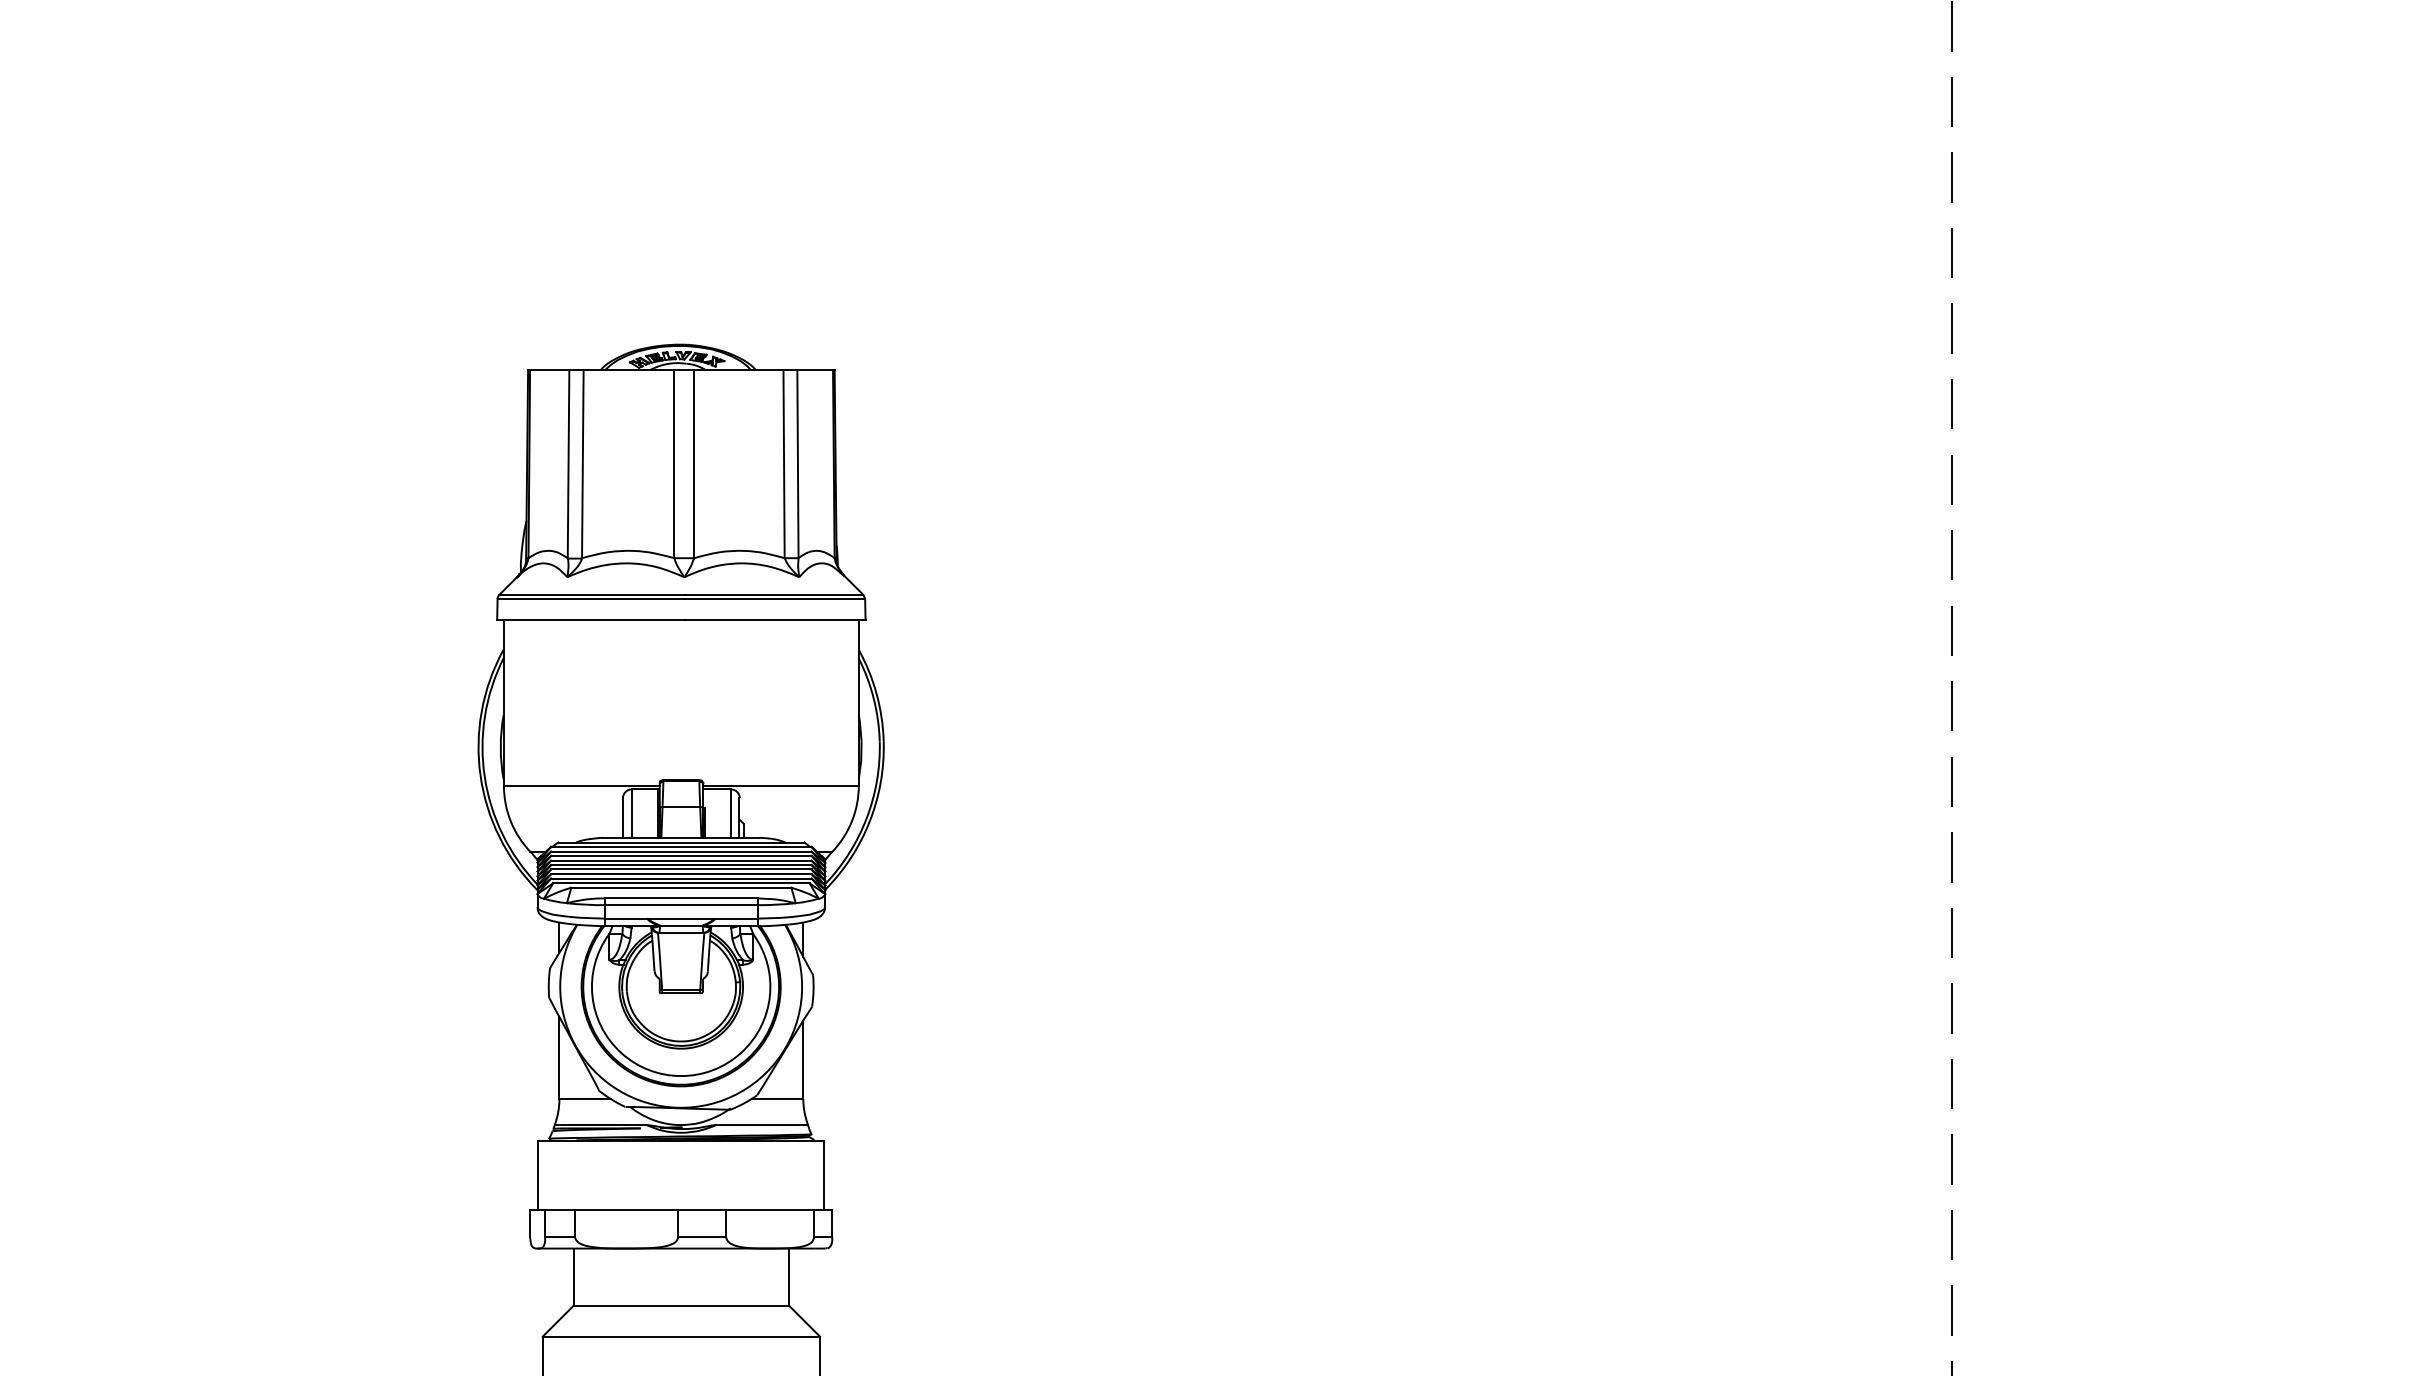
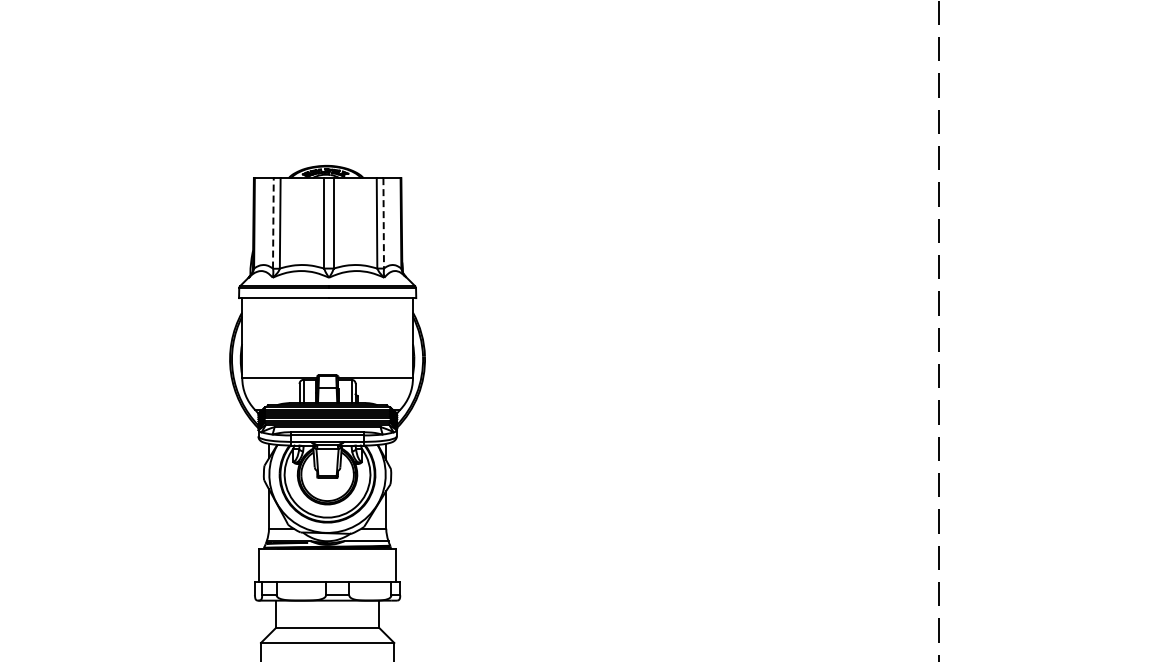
line: (568, 462) -> (273, 222), solid -> dashed
line: (797, 464) -> (383, 223), solid -> dashed

